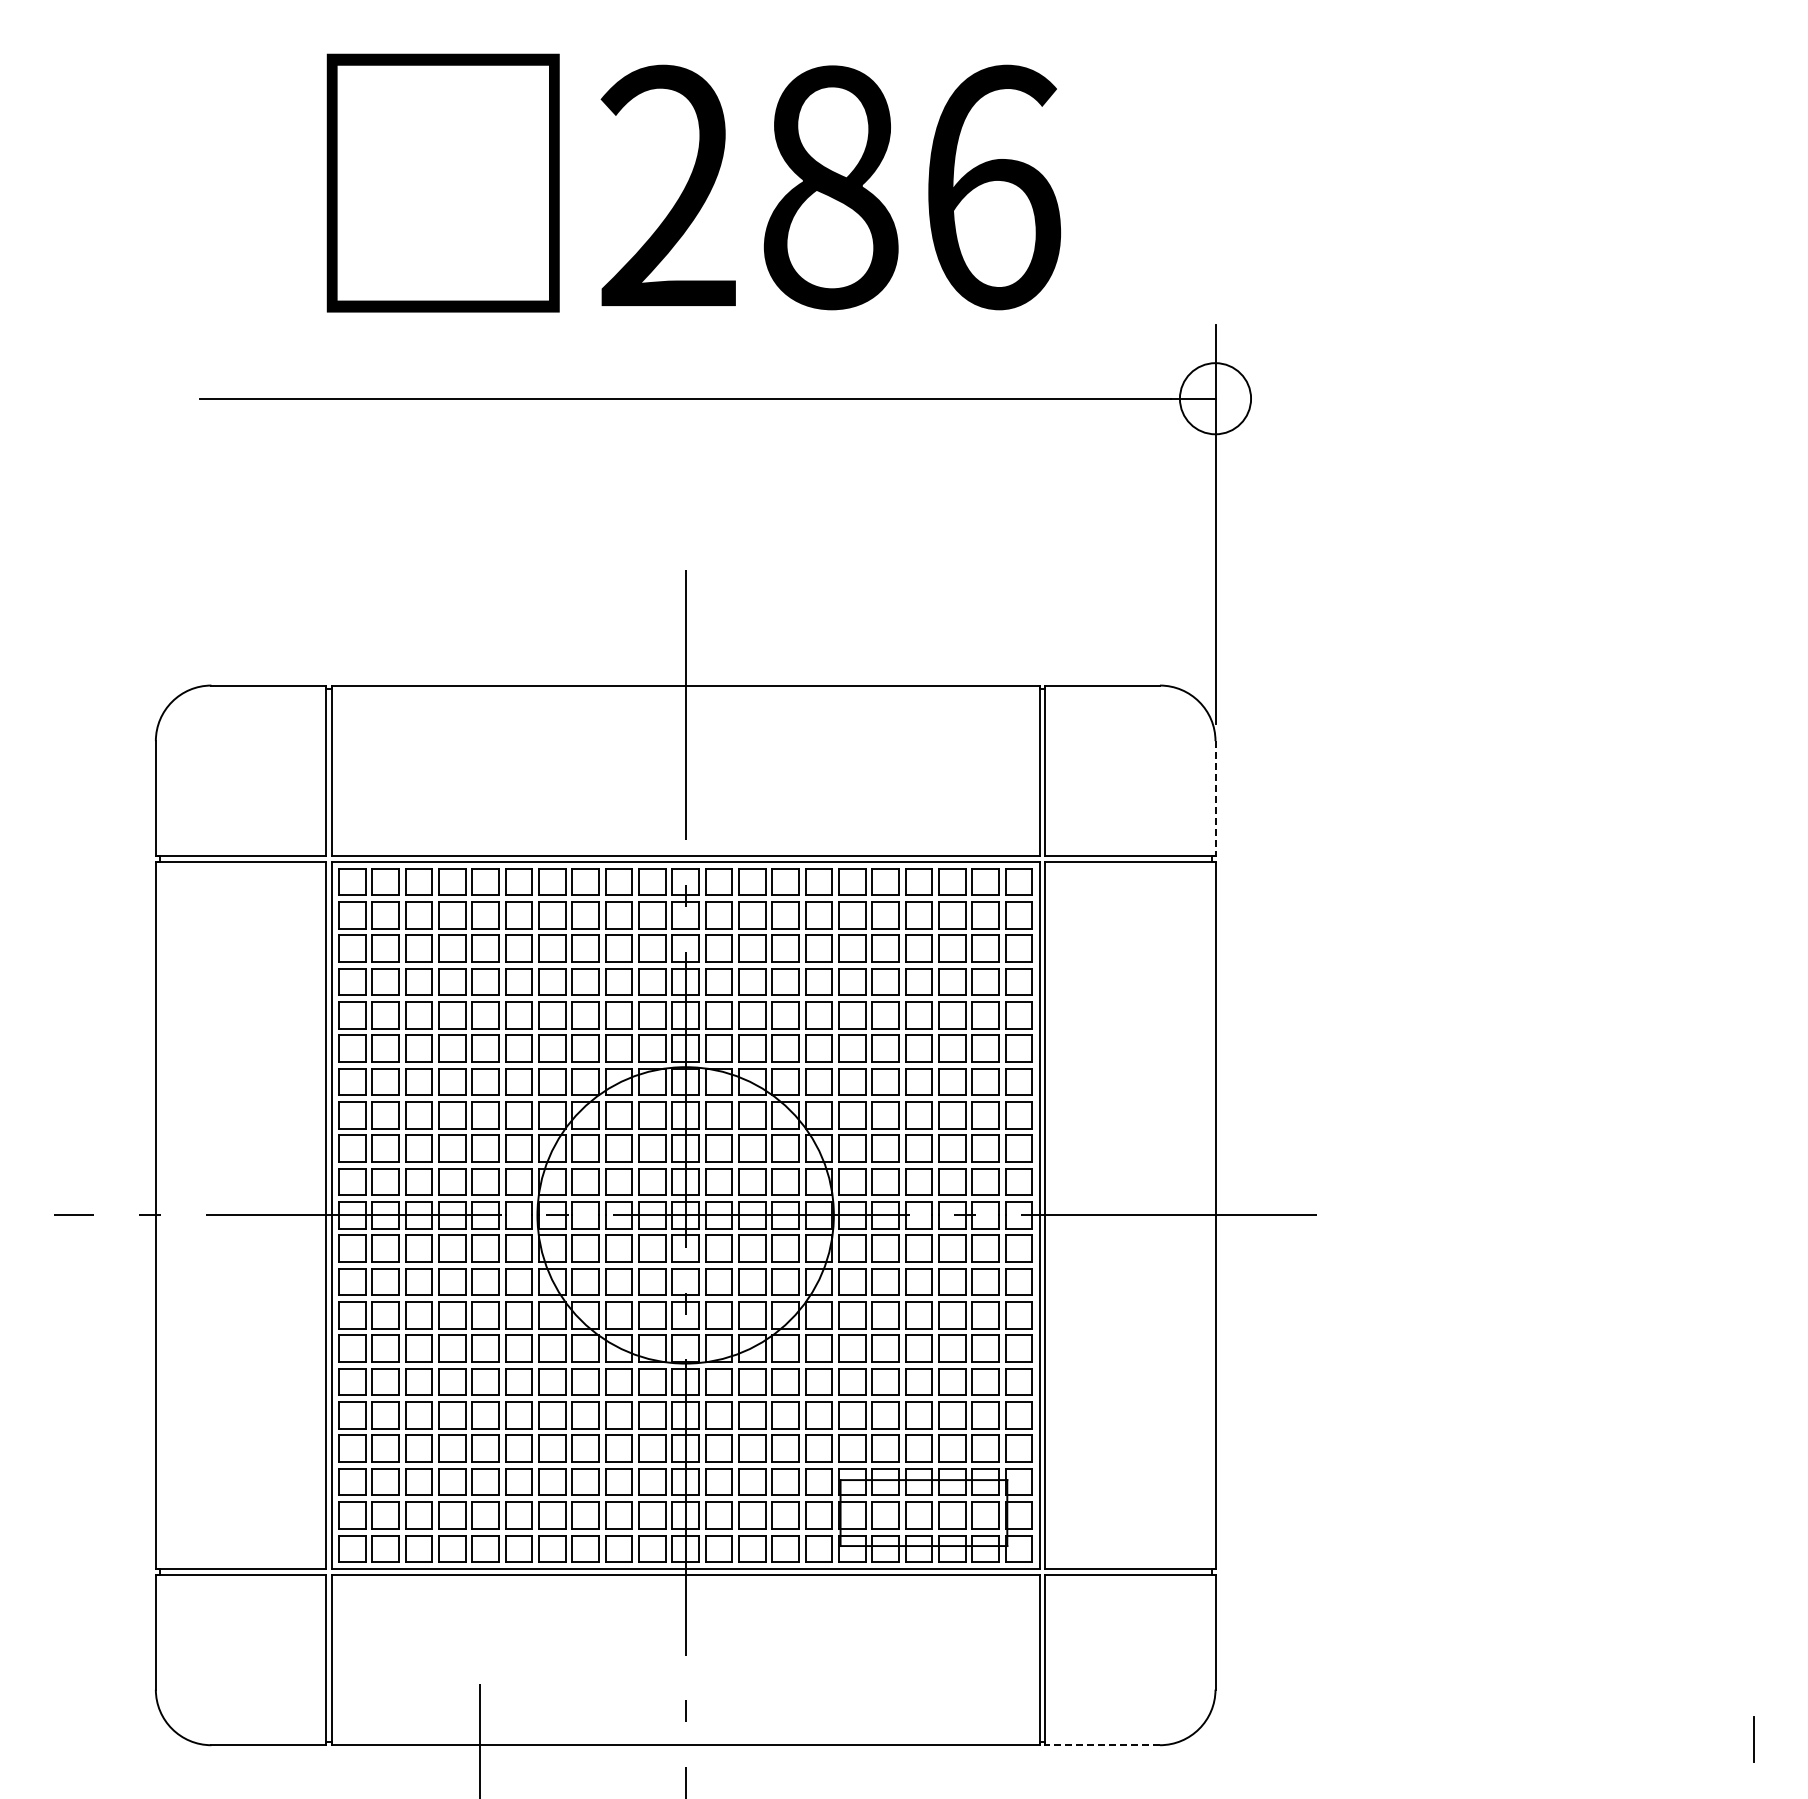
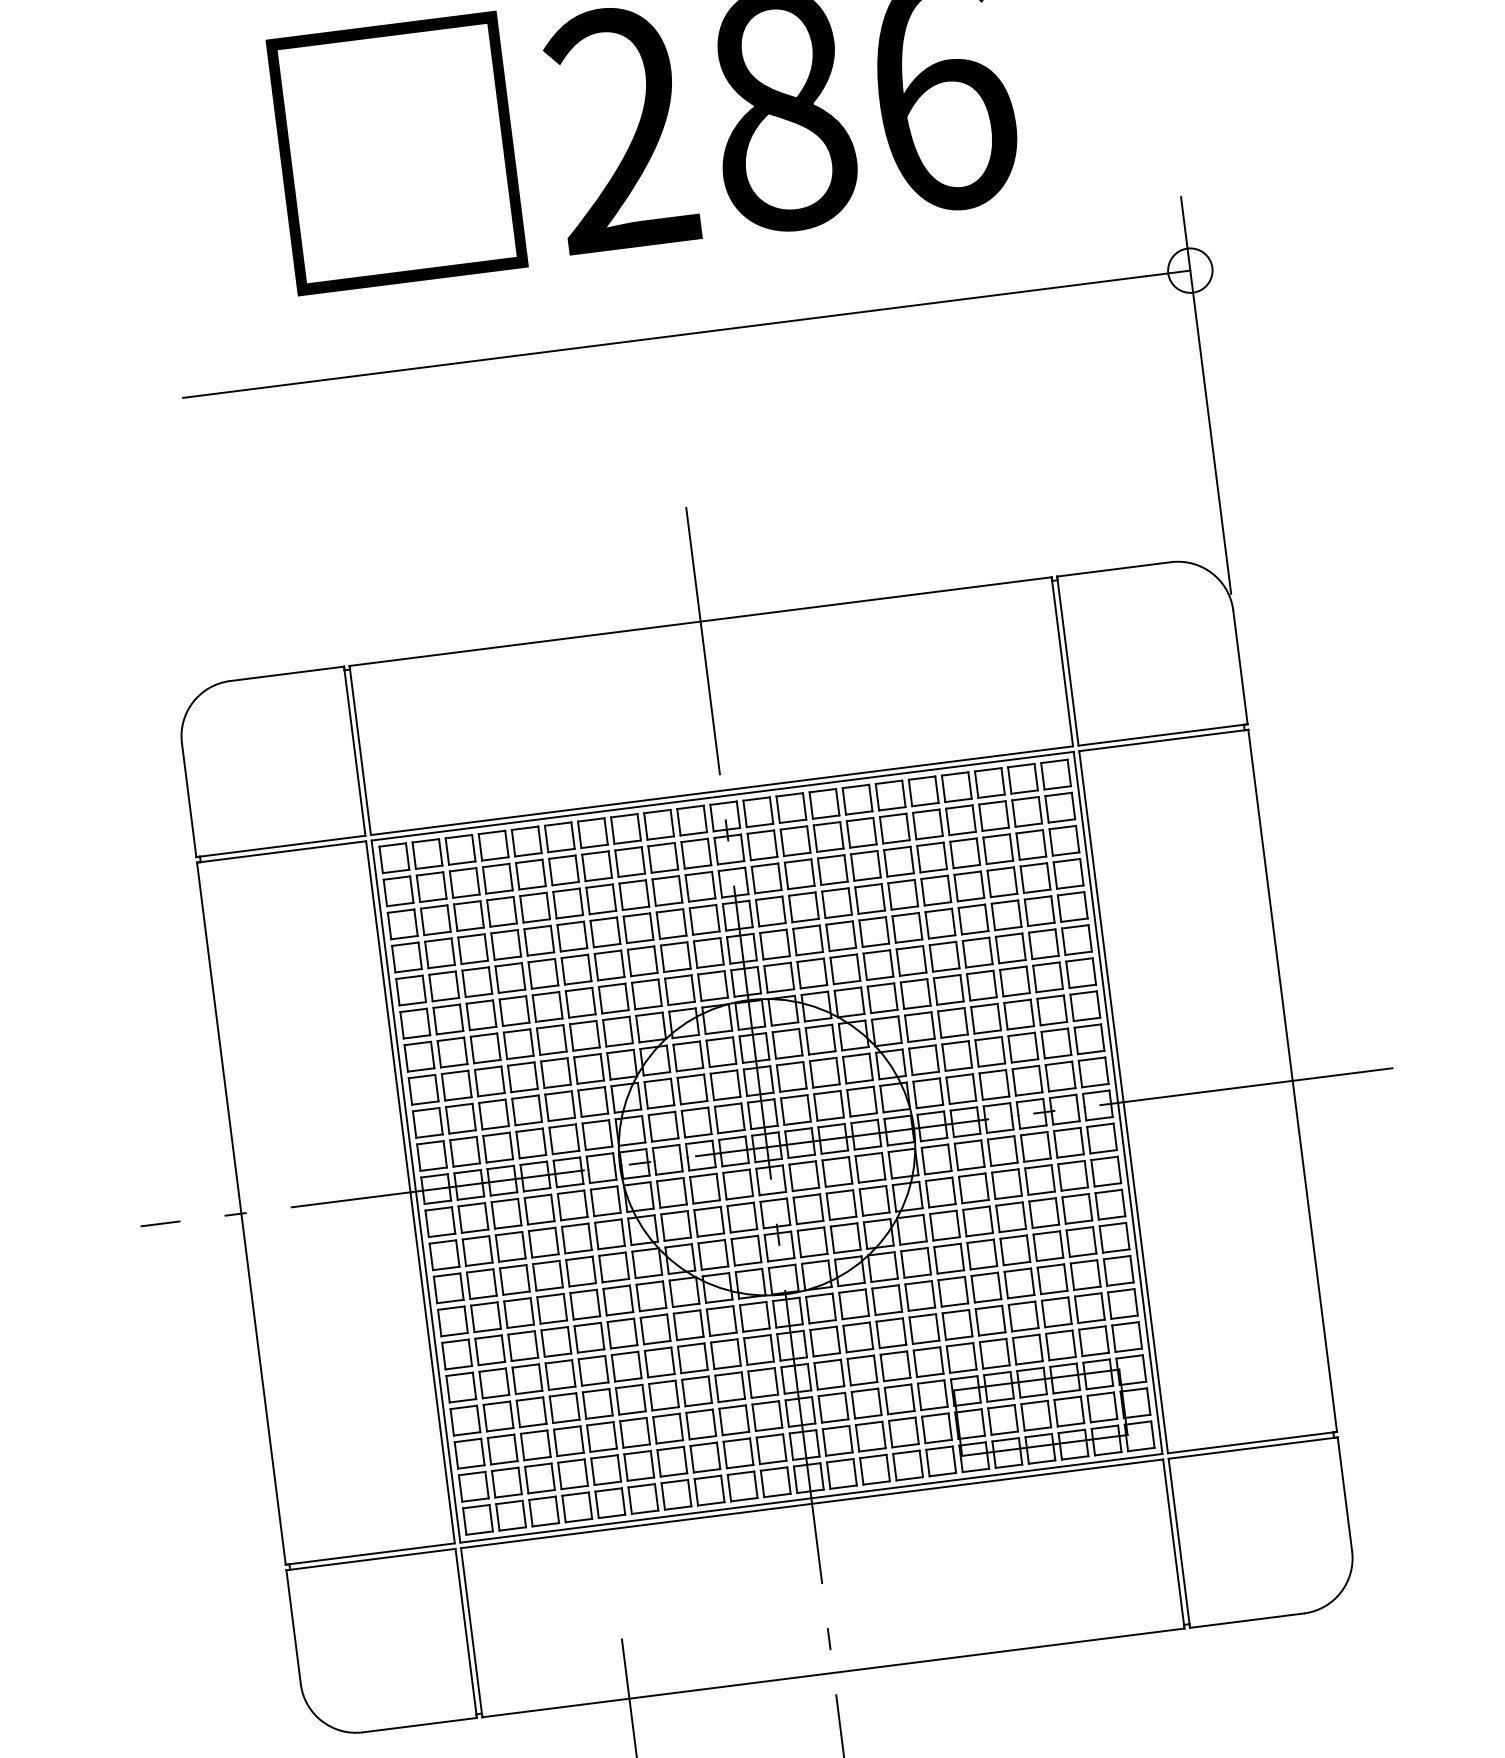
circle: (1215, 398) -> (1190, 270), size x0.62
line: (1215, 799) -> (1240, 668), dashed -> solid
line: (1102, 1745) -> (1247, 1620), dashed -> solid

